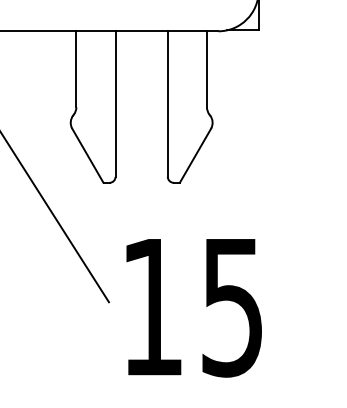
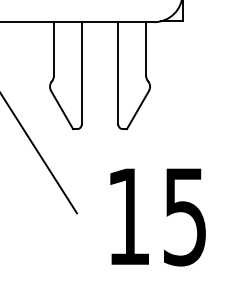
text: (193, 308) -> (157, 217), moved

